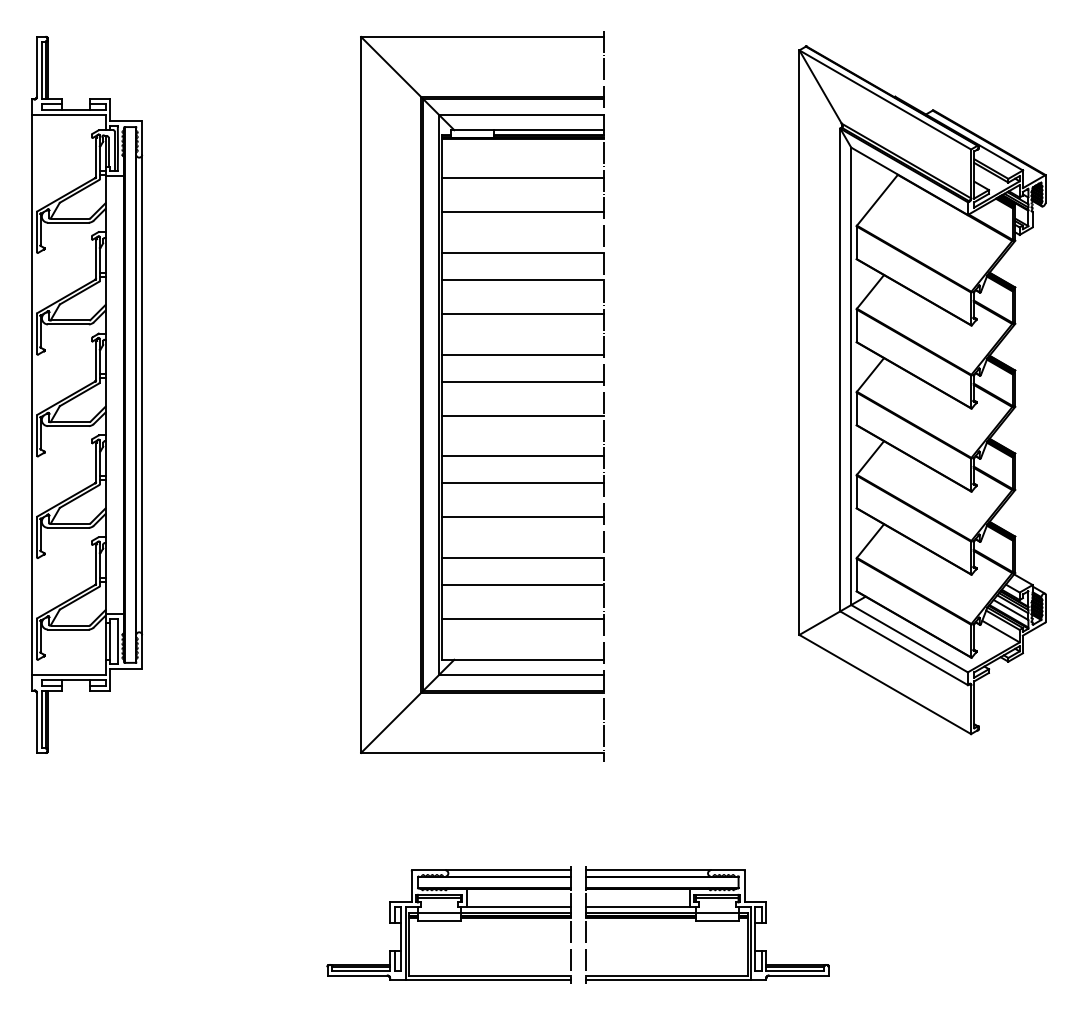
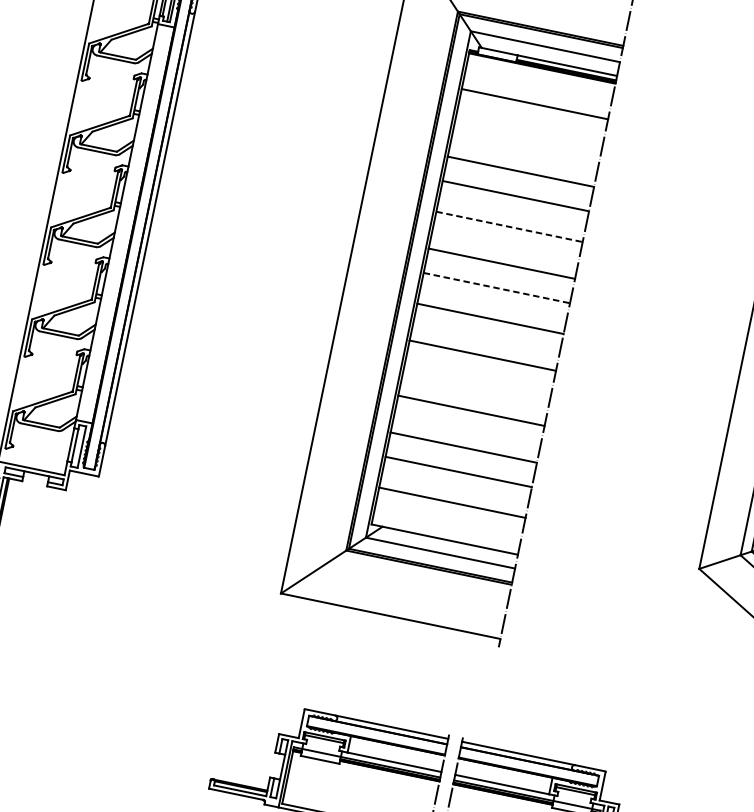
line: (522, 212) -> (528, 135), removed
line: (523, 313) -> (510, 226), solid -> dashed
line: (523, 381) -> (497, 288), solid -> dashed
line: (522, 483) -> (477, 380), removed

